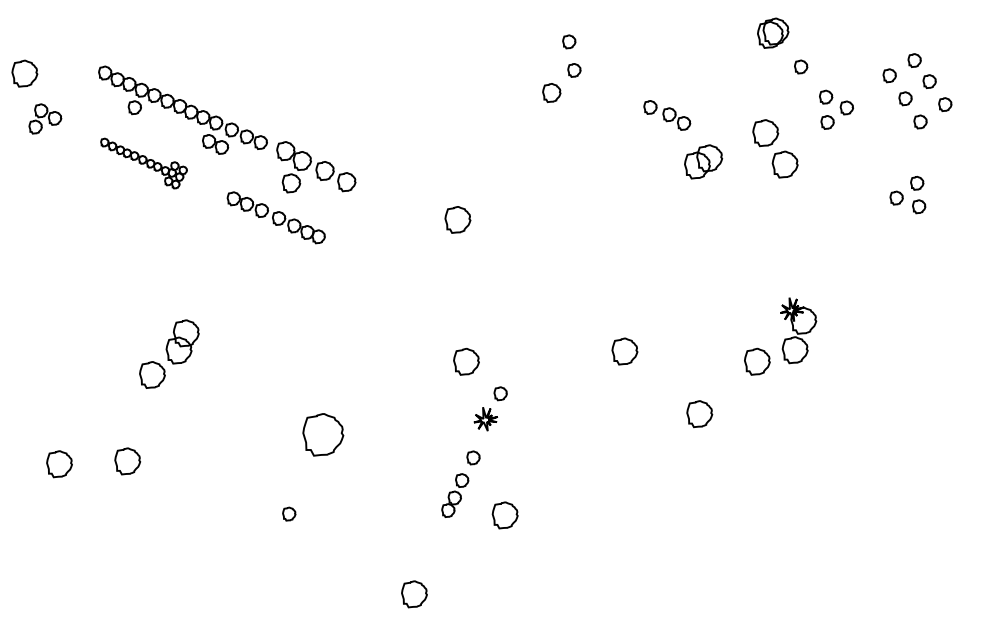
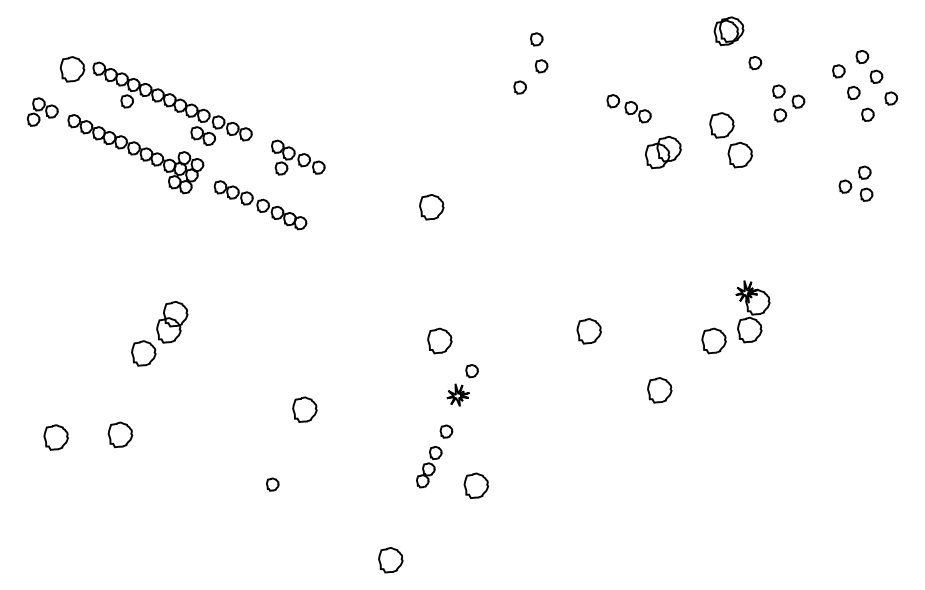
part: (24, 73) -> (72, 69), moved
part: (551, 92) -> (520, 87), size x0.71
part: (143, 163) -> (135, 154), size x1.67
part: (316, 167) -> (298, 157), size x0.71
part: (323, 434) -> (305, 409), size x0.62

